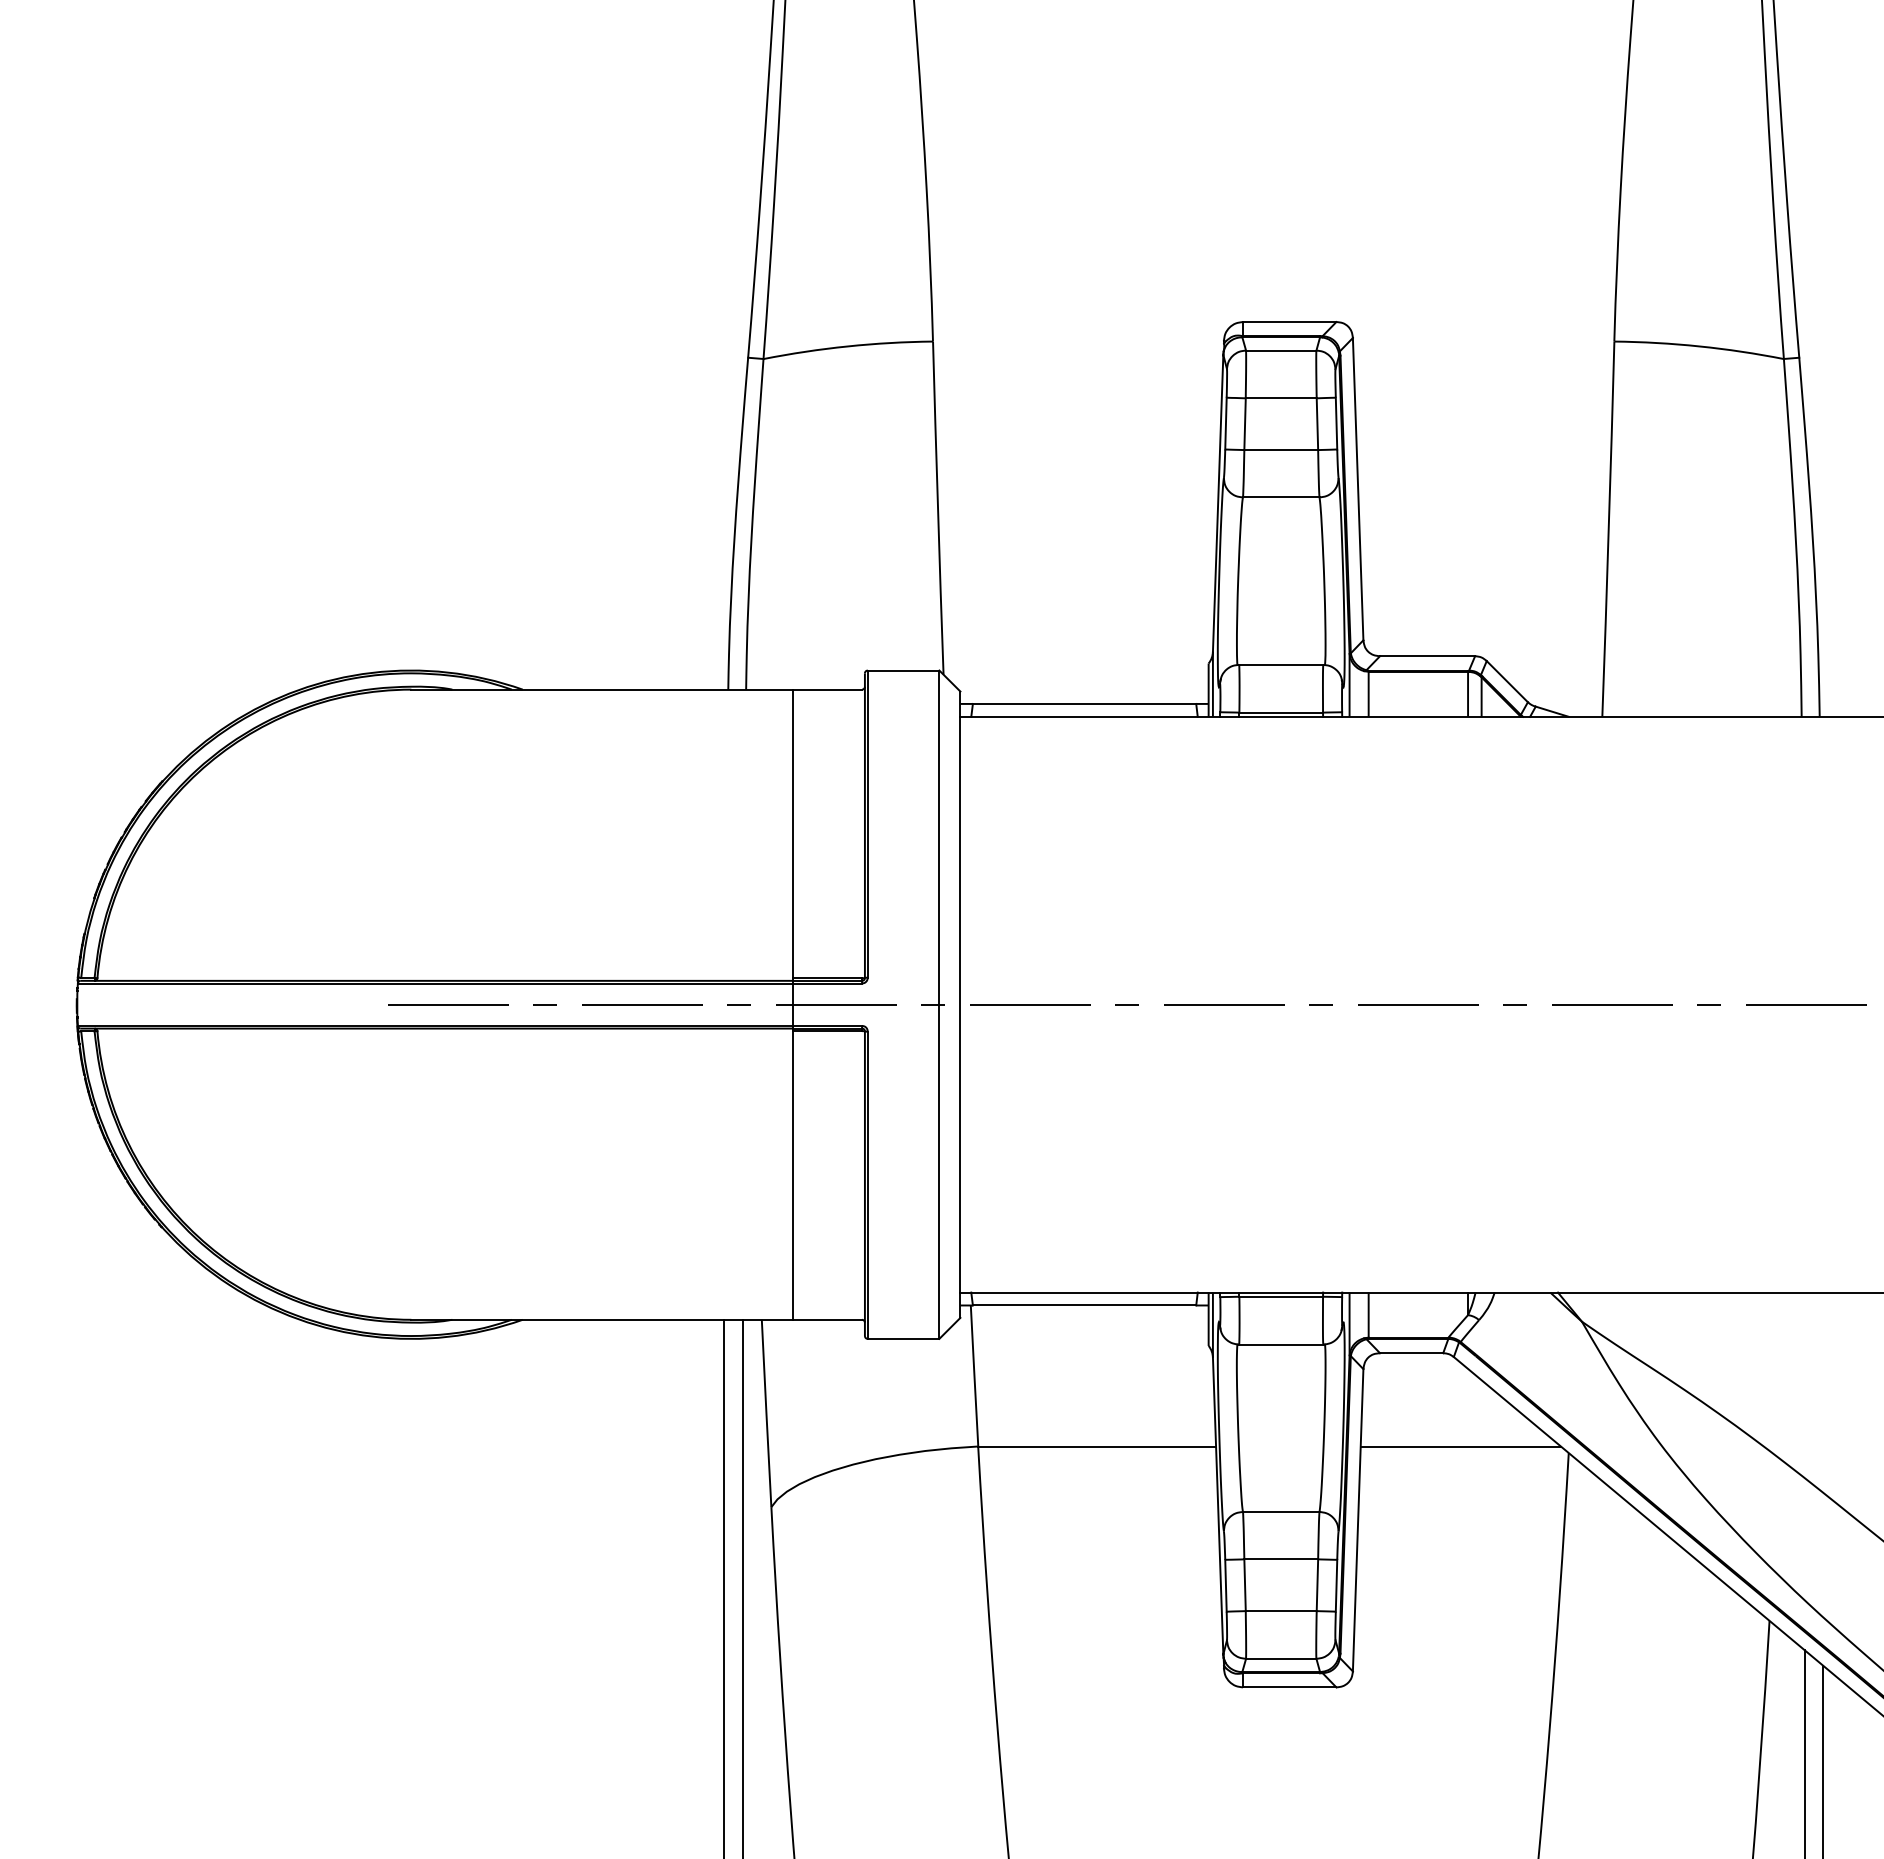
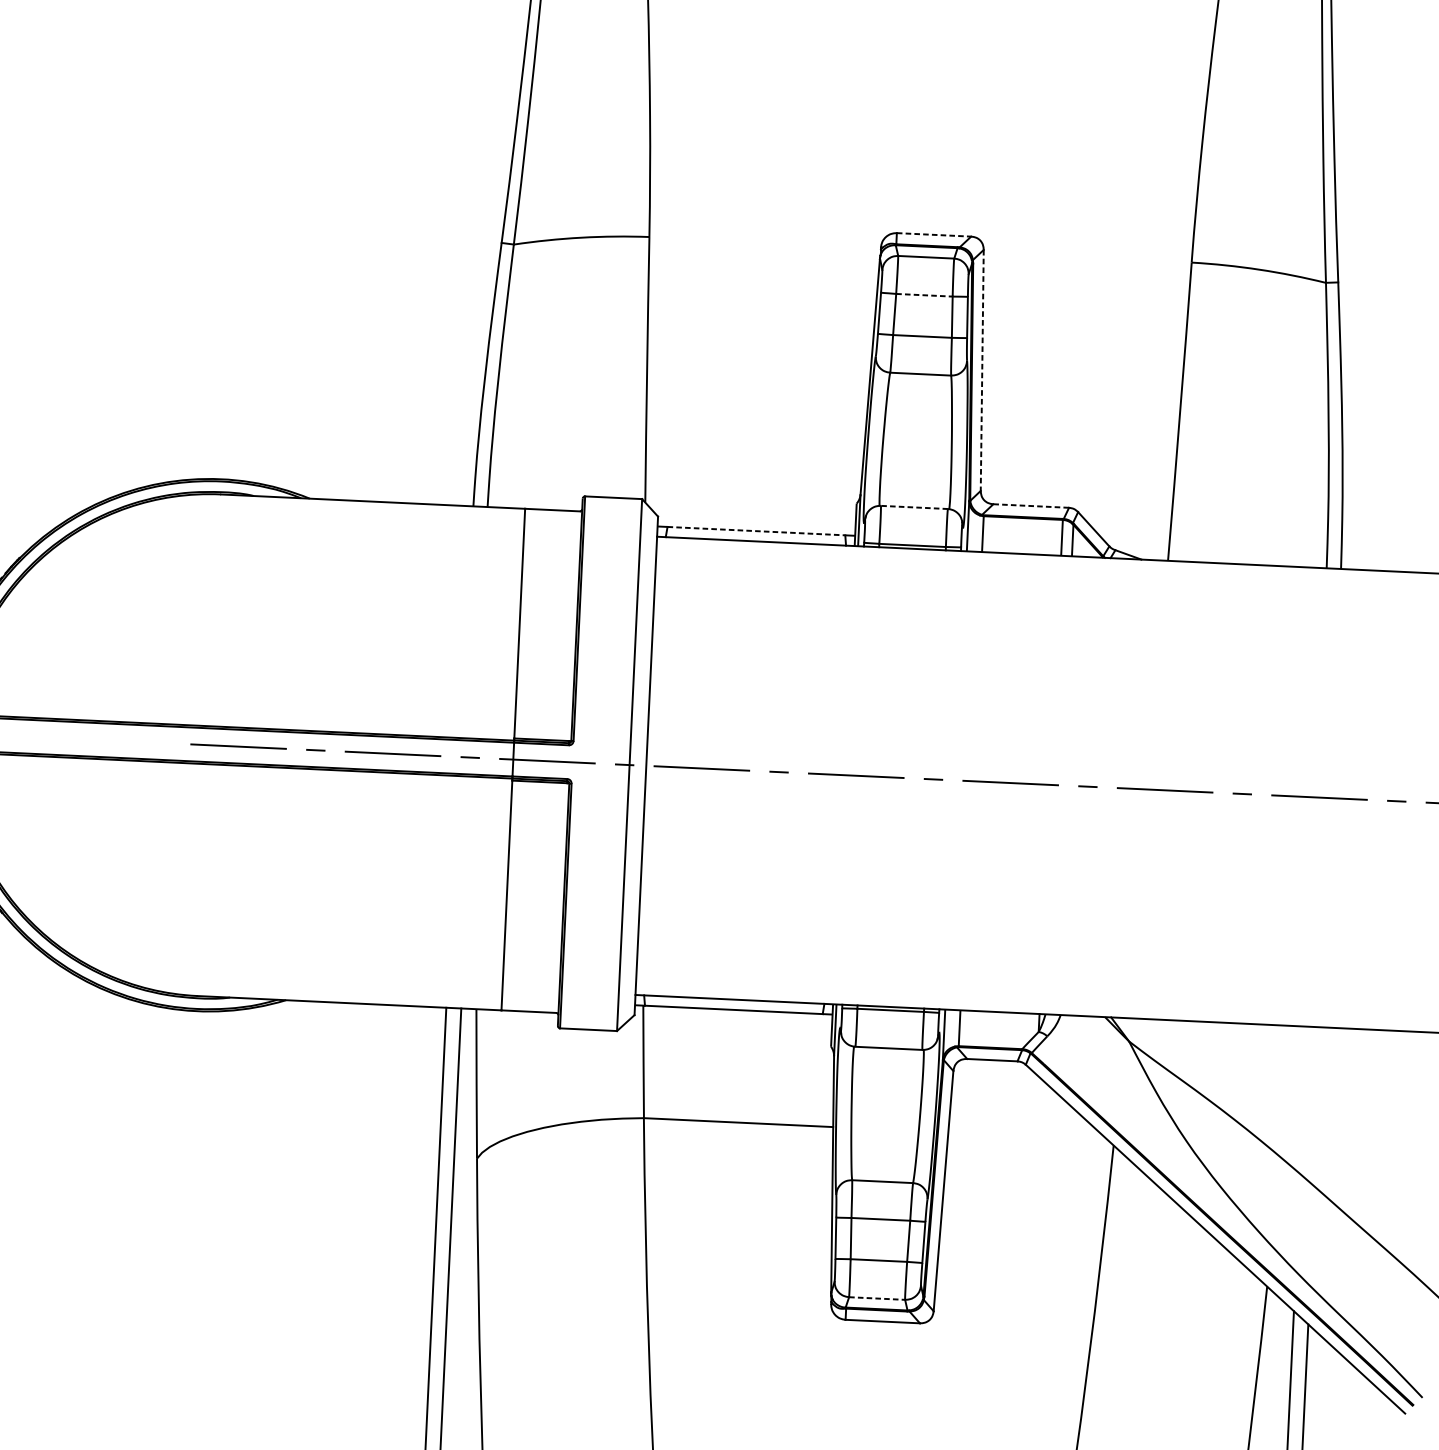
line: (1289, 322) -> (933, 235), solid -> dashed
line: (1281, 398) -> (924, 295), solid -> dashed
line: (1358, 489) -> (982, 370), solid -> dashed
line: (1427, 656) -> (1031, 506), solid -> dashed
line: (1280, 664) -> (913, 507), solid -> dashed
line: (1084, 703) -> (756, 530), solid -> dashed
line: (1460, 1446) -> (1027, 1136), removed
line: (1281, 1658) -> (877, 1298), solid -> dashed

